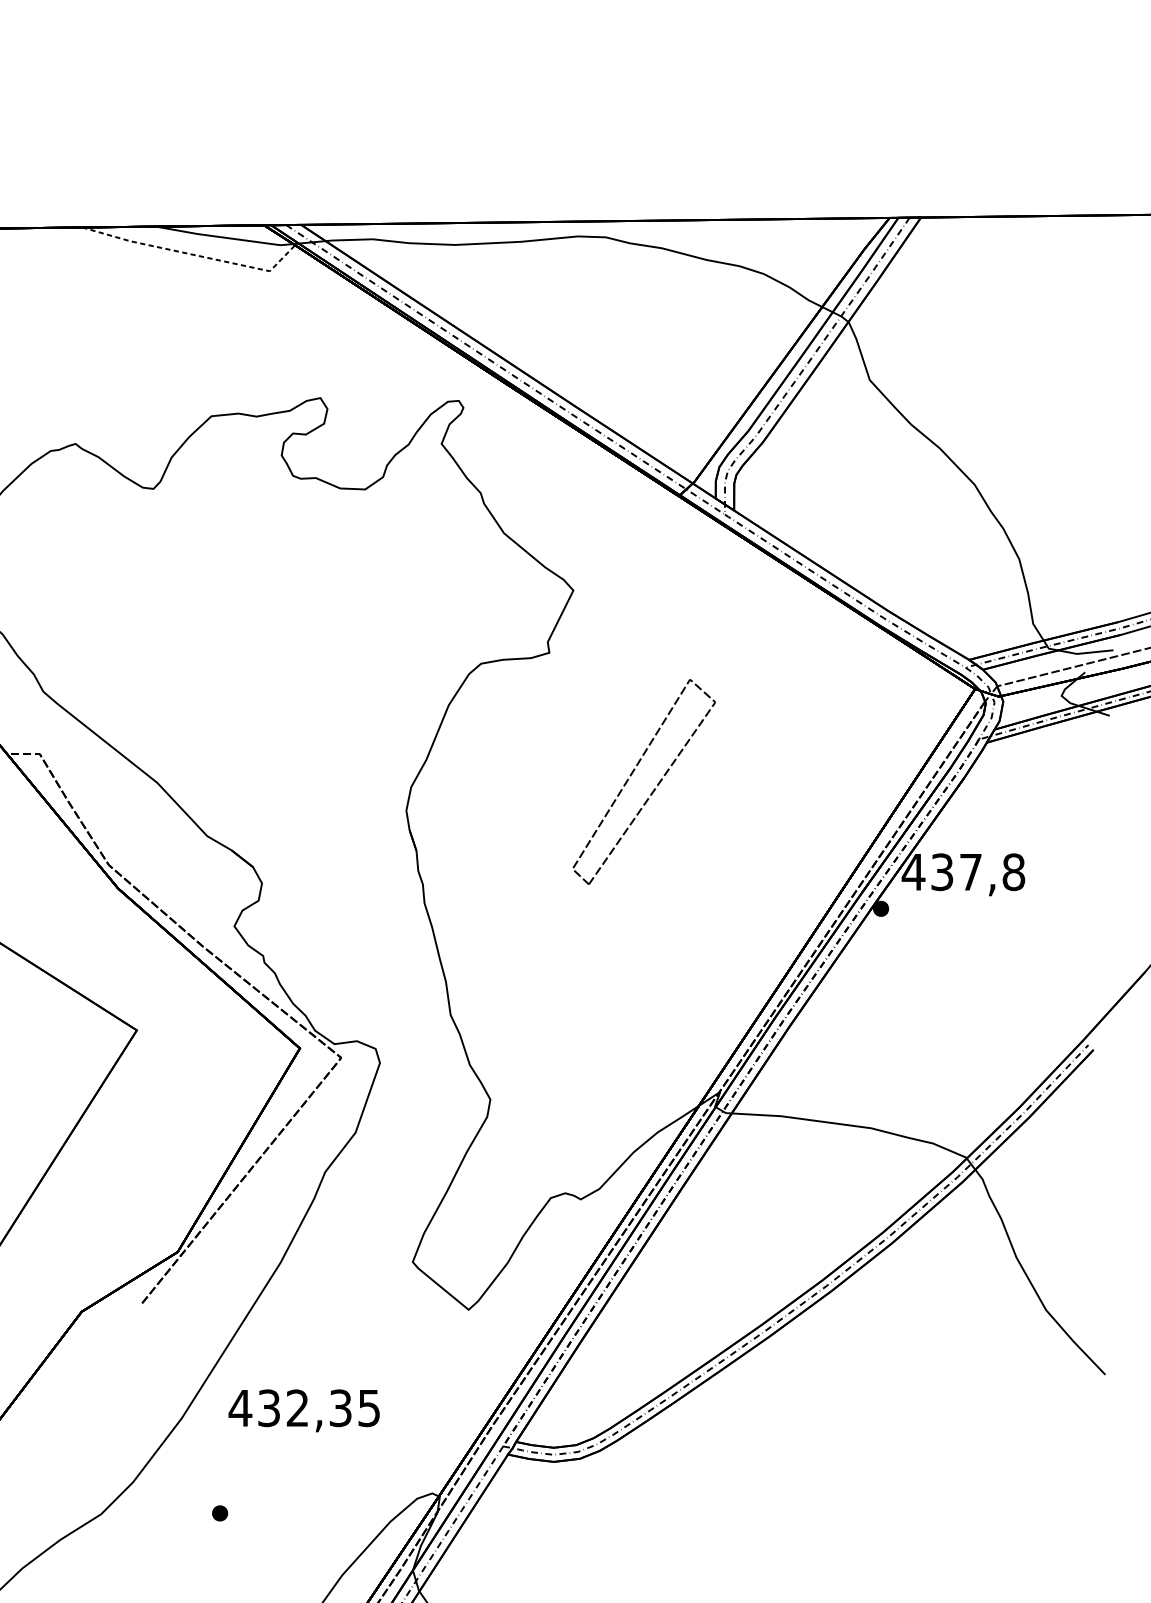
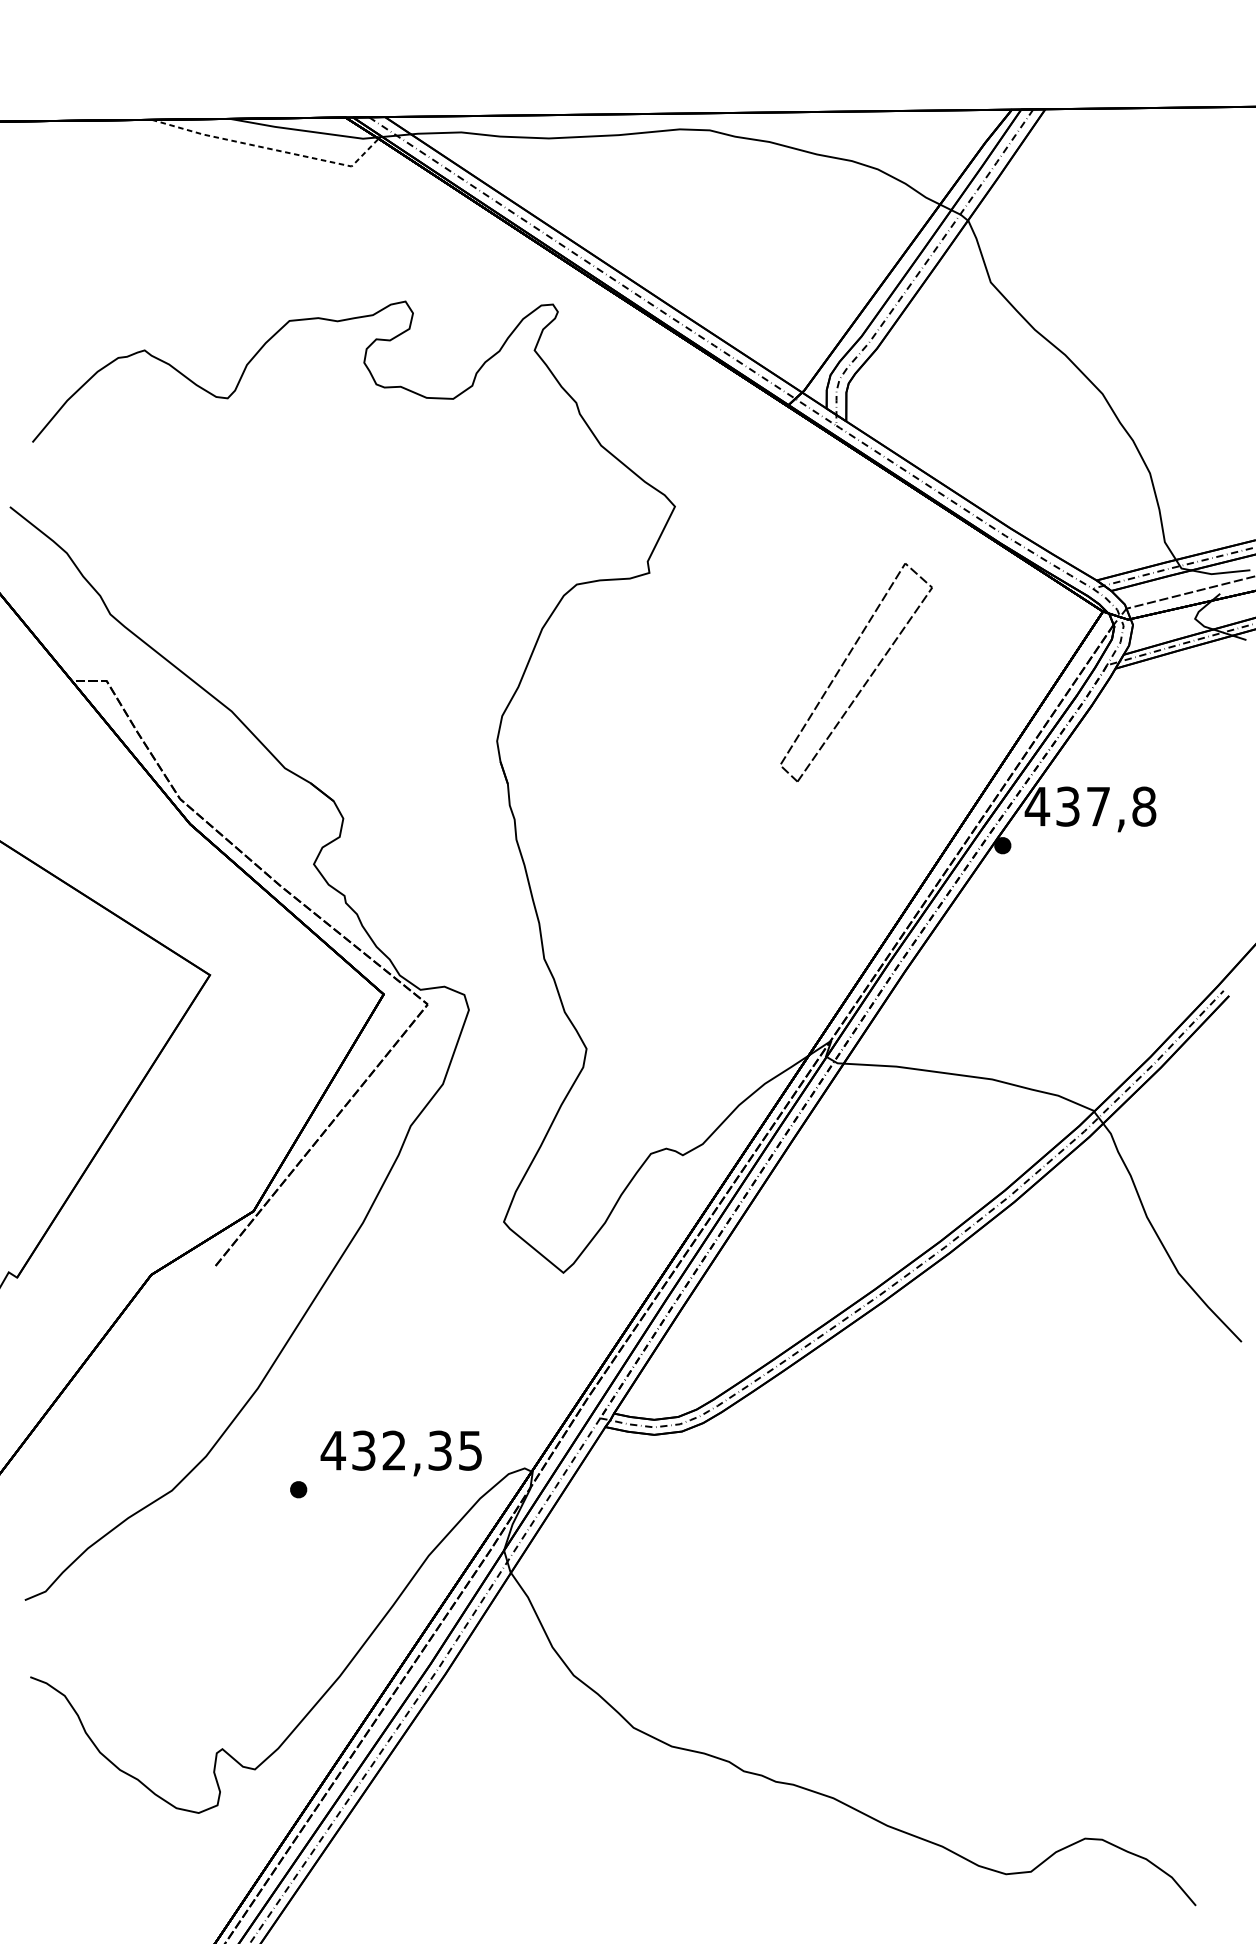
part: (653, 789) -> (866, 680), moved
text: (303, 1410) -> (400, 1453), moved

